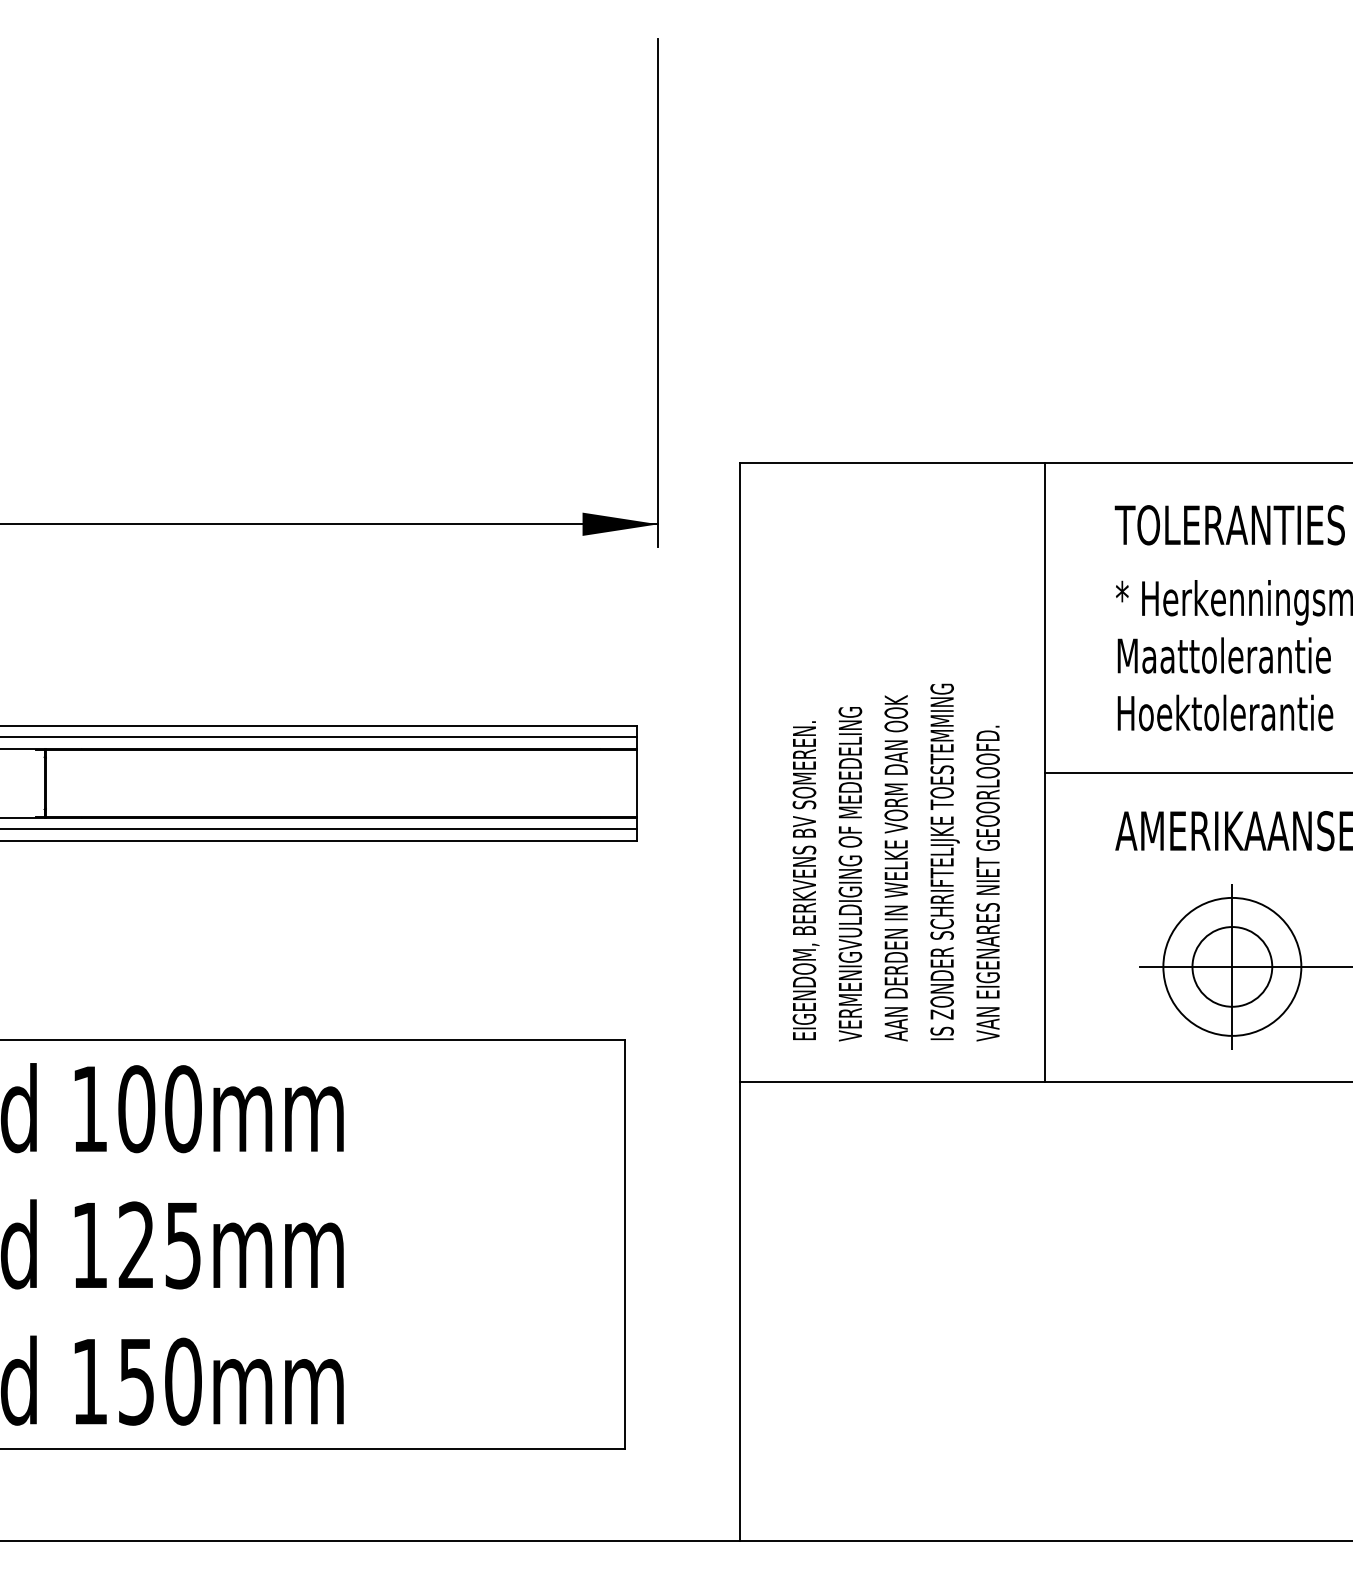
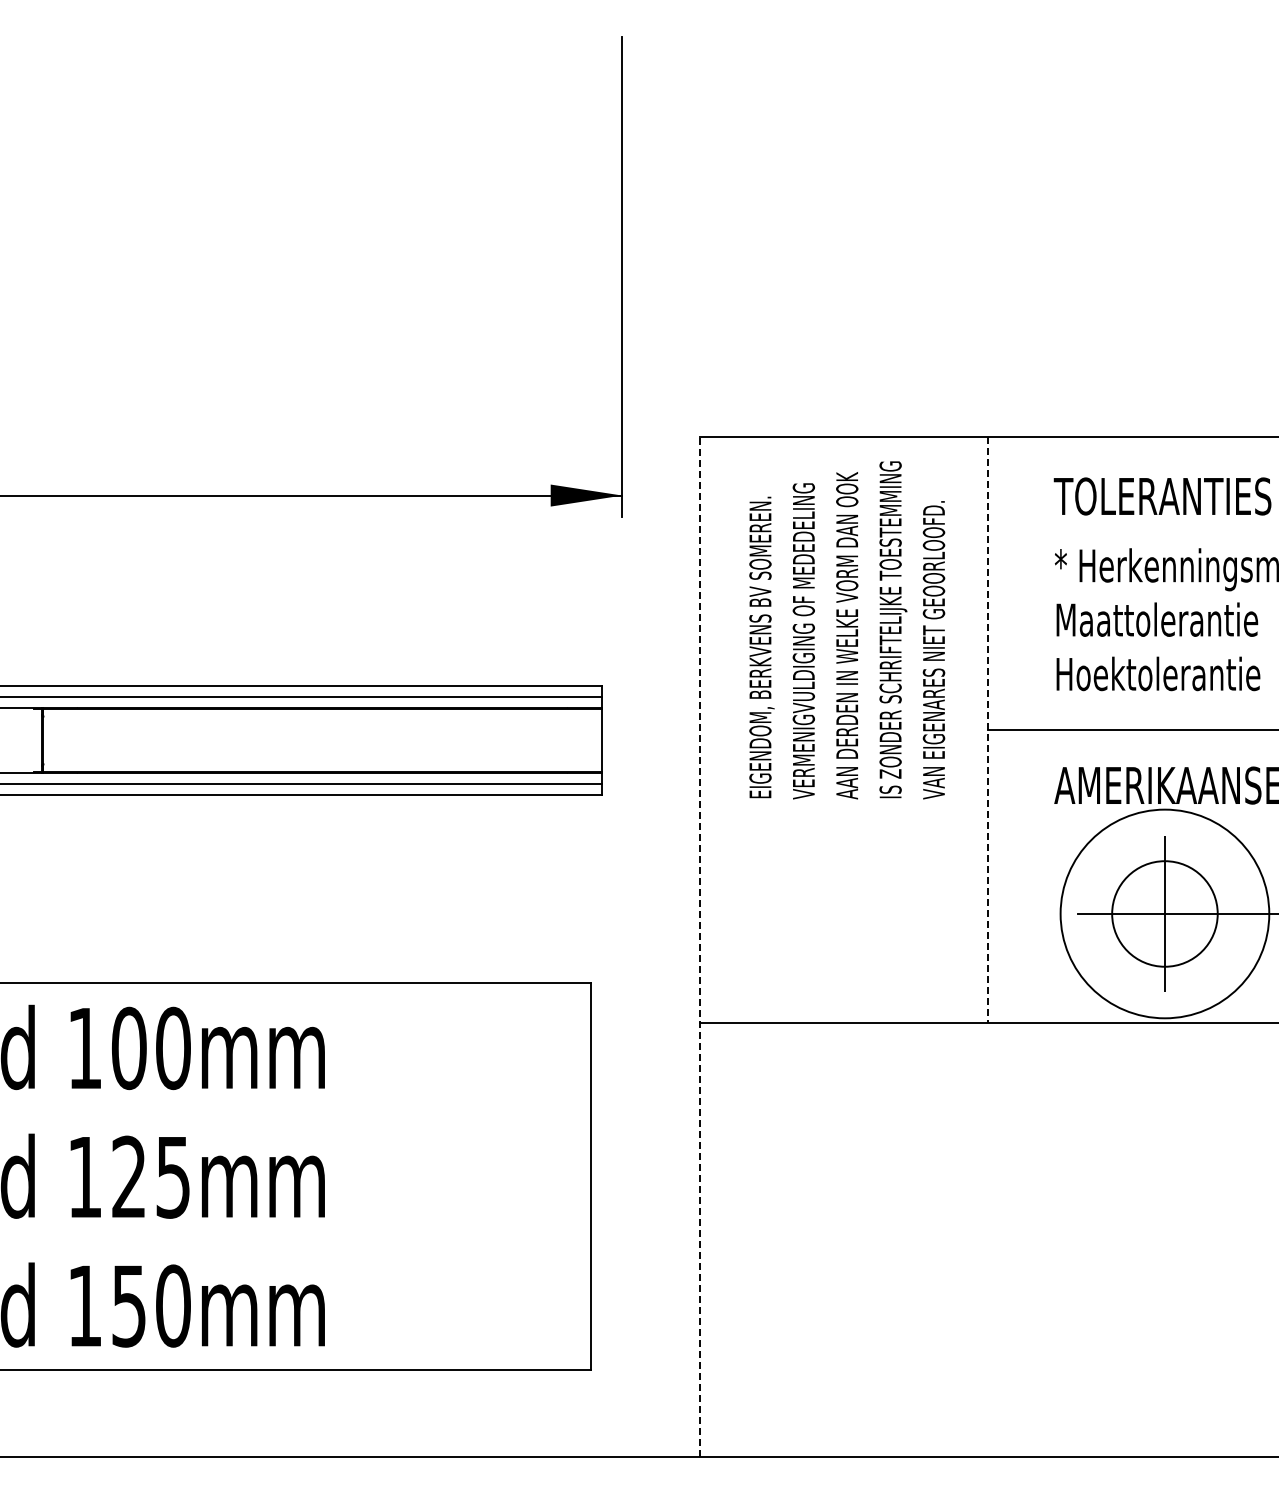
line: (1044, 772) -> (987, 730), solid -> dashed
text: (896, 862) -> (847, 630), moved
circle: (1231, 966) -> (1164, 913), size x1.4
circle: (1231, 966) -> (1164, 913), size x1.6
line: (739, 1002) -> (699, 947), solid -> dashed

